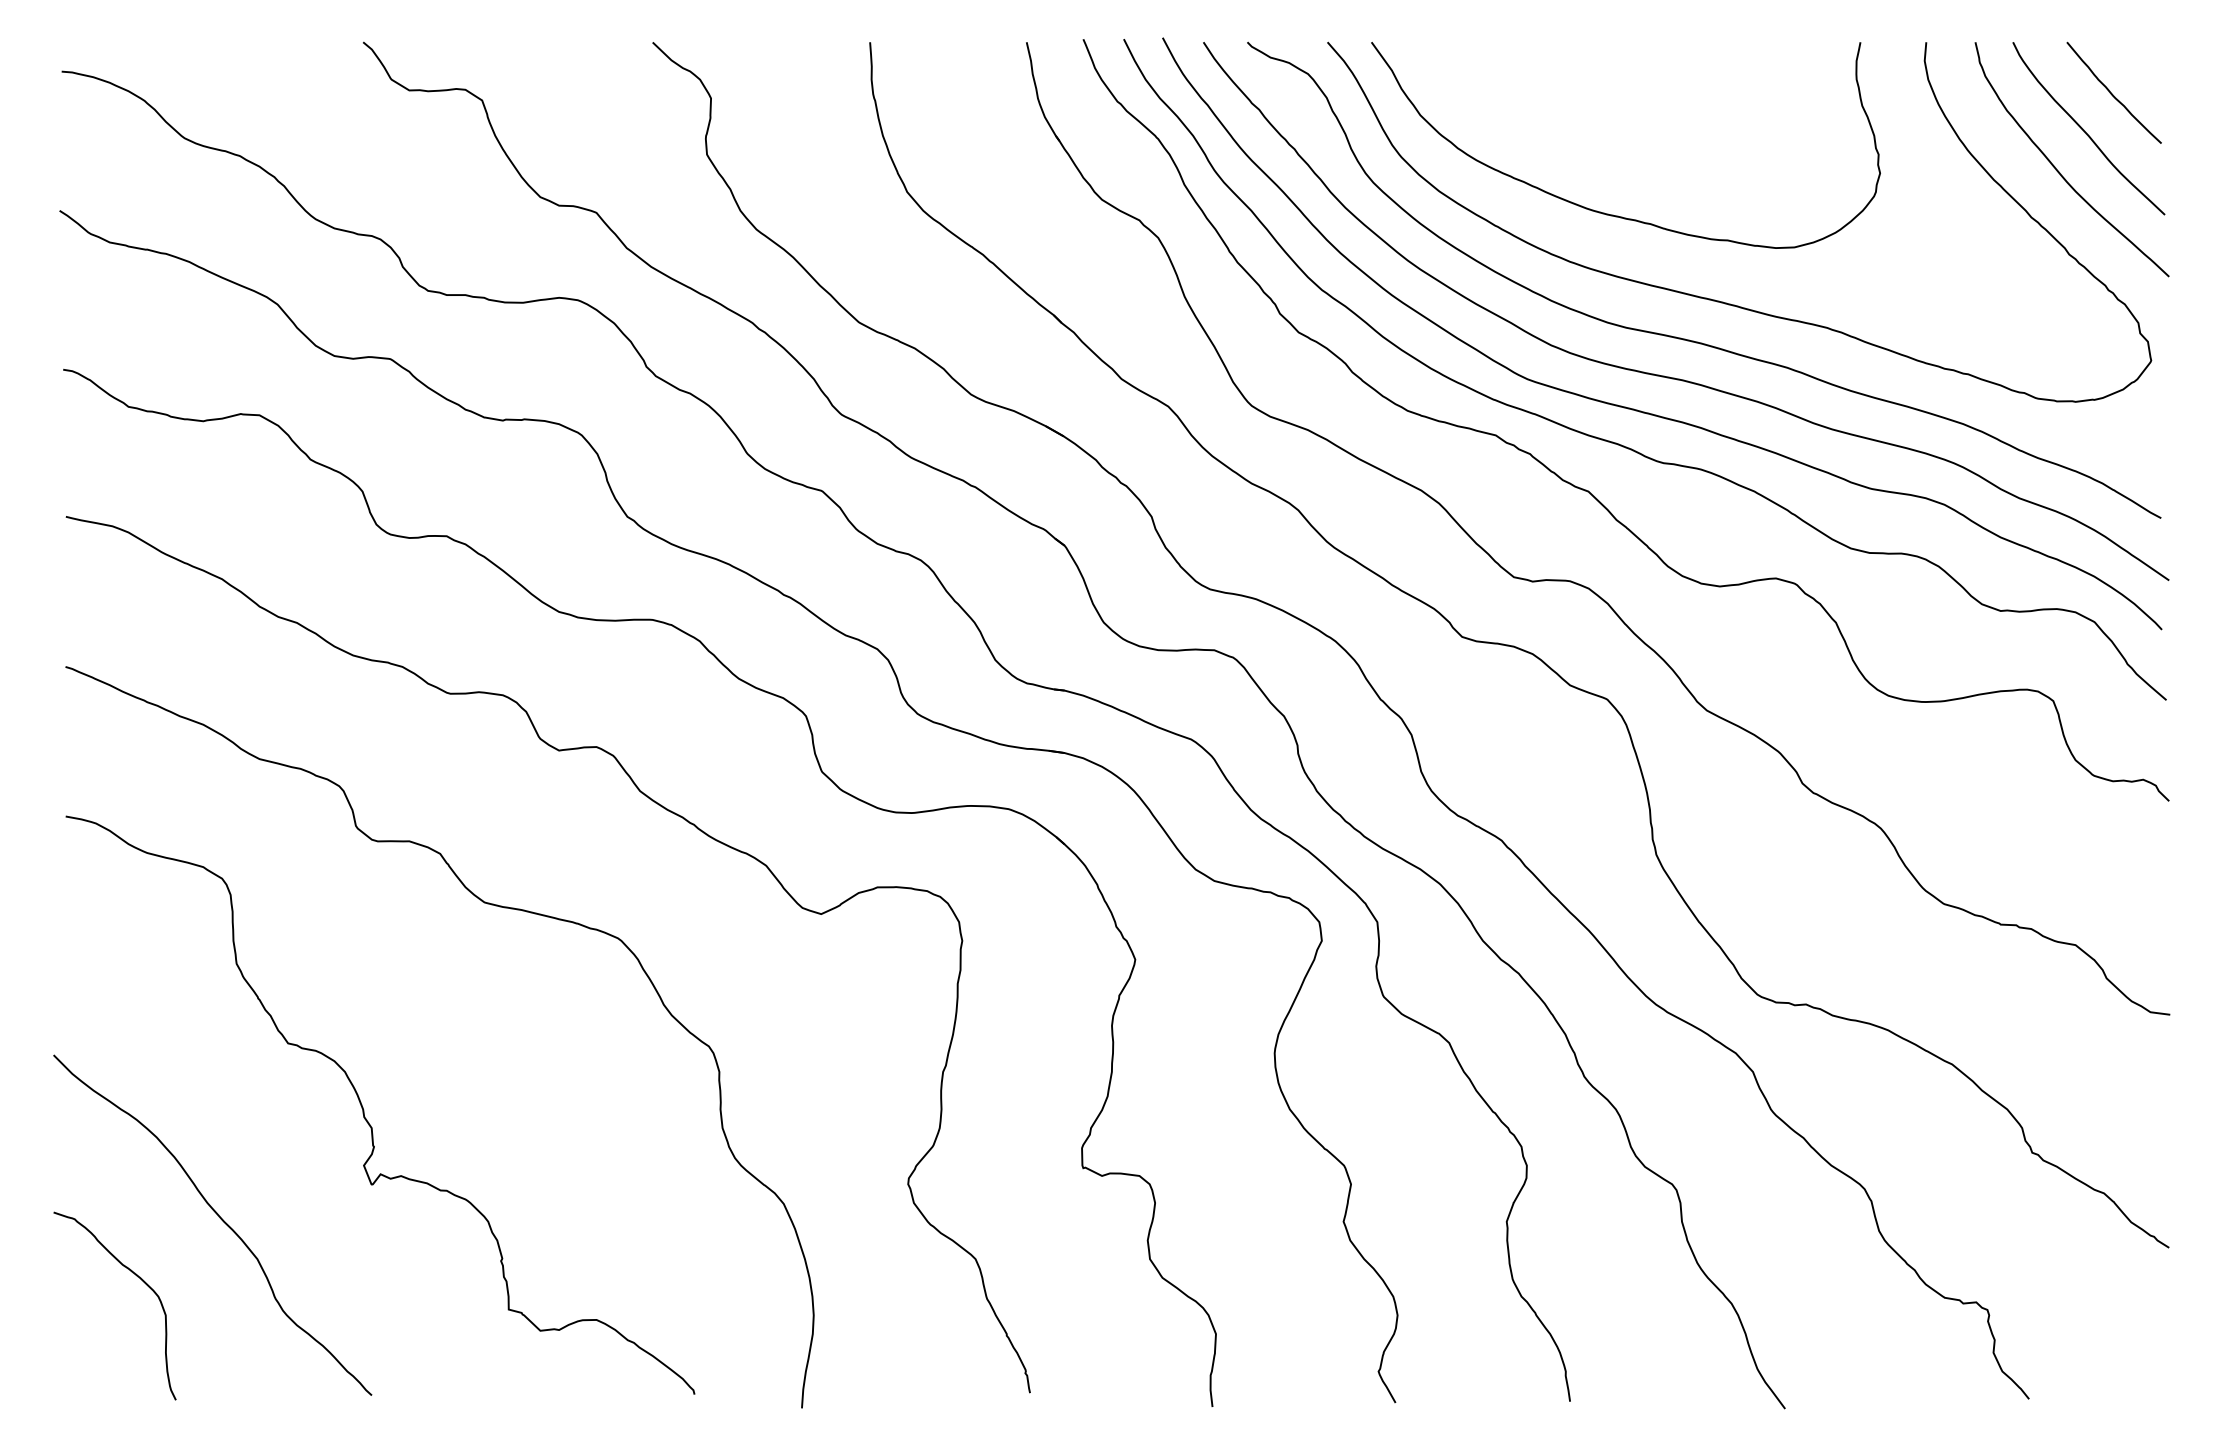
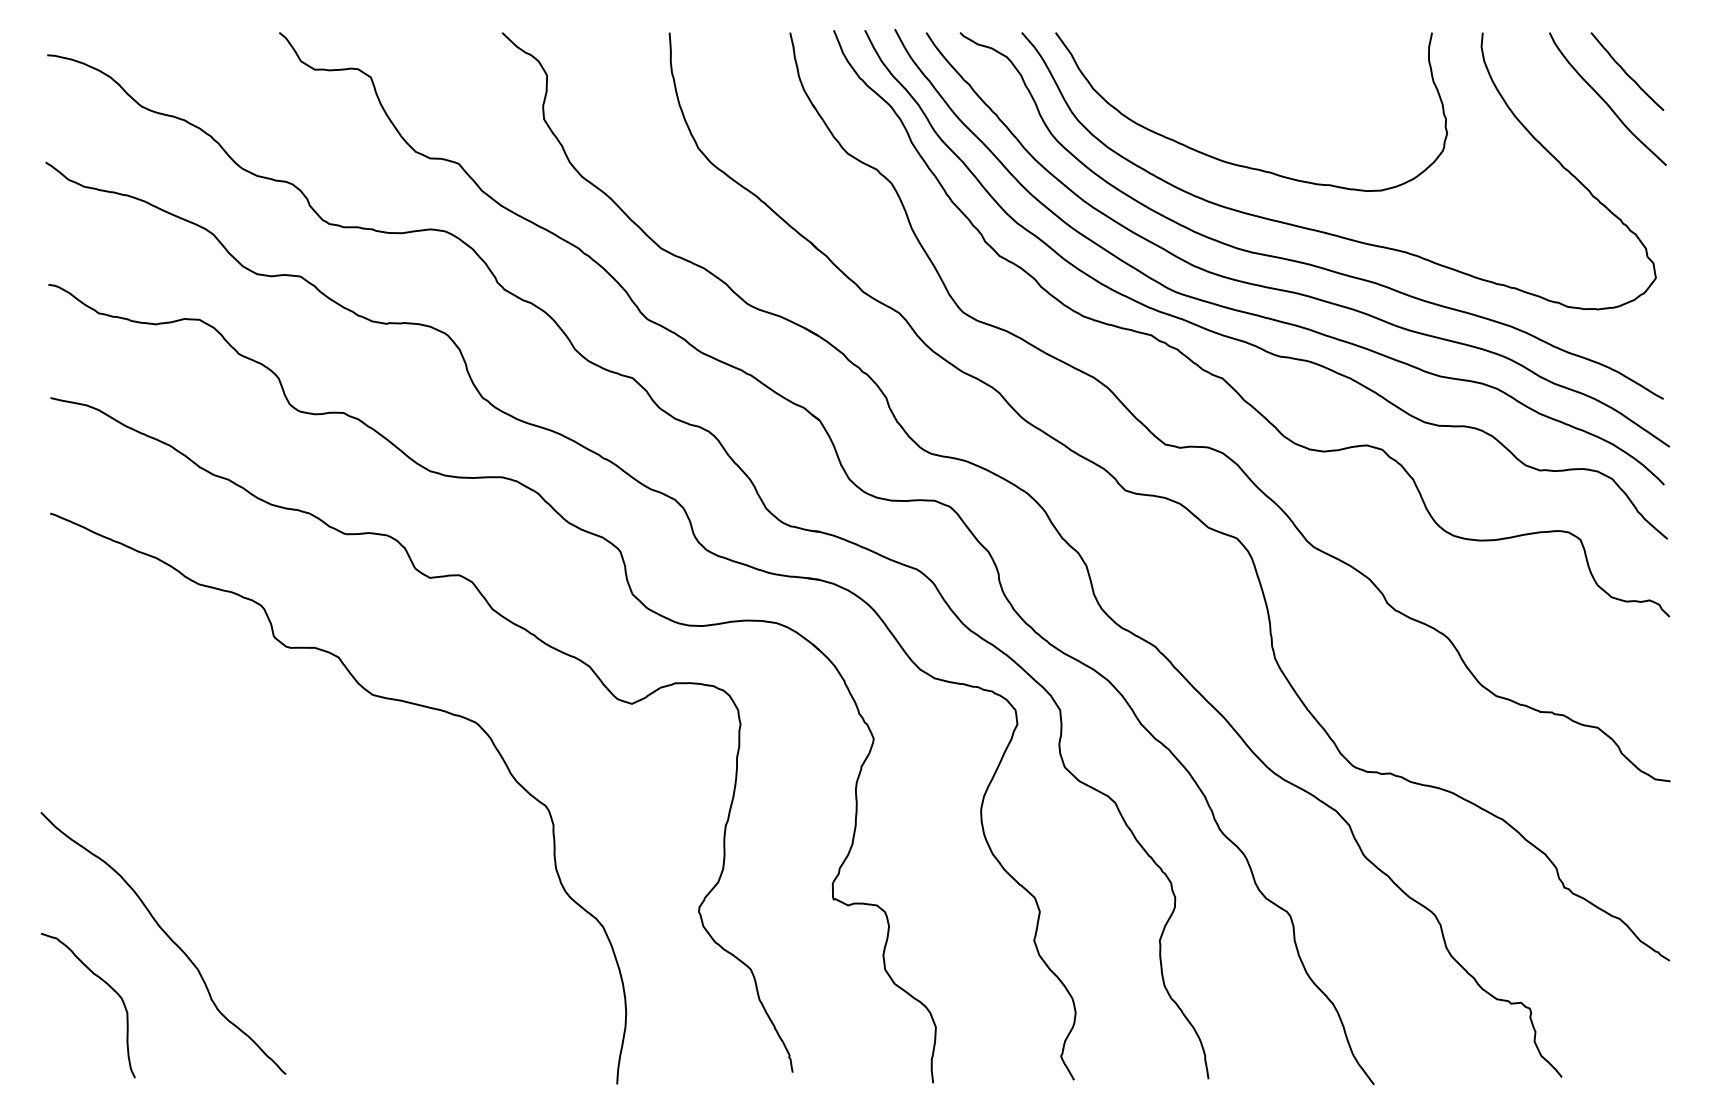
curve: (2059, 171) -> (1585, 132), removed
curve: (364, 1110) -> (280, 855), removed

